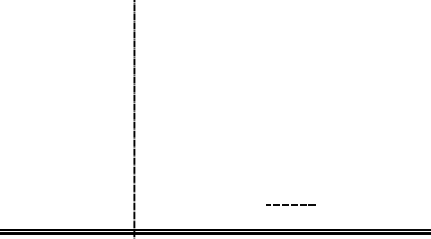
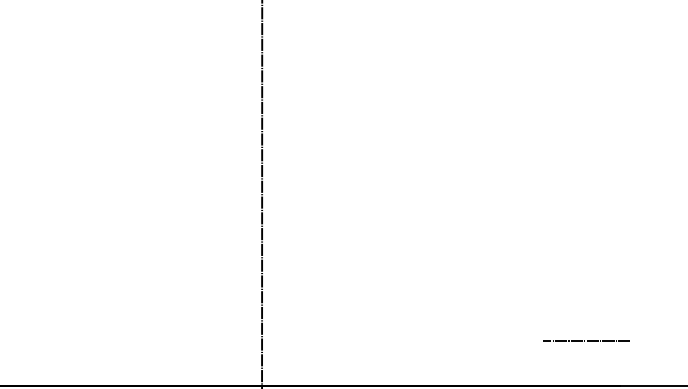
line: (291, 204) -> (587, 341), moved

